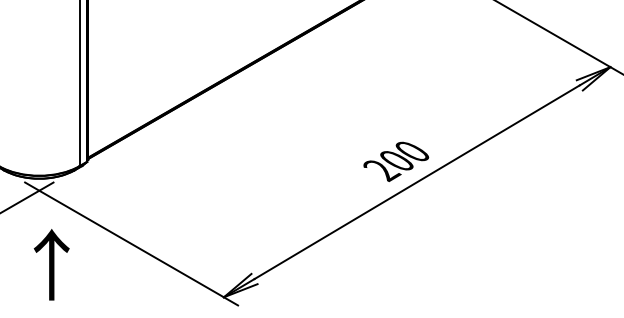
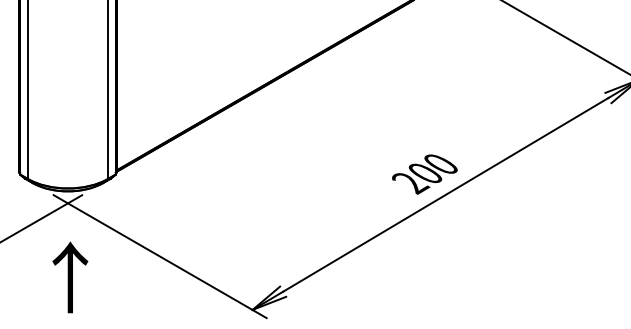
text: (51, 264) -> (70, 277), moved

